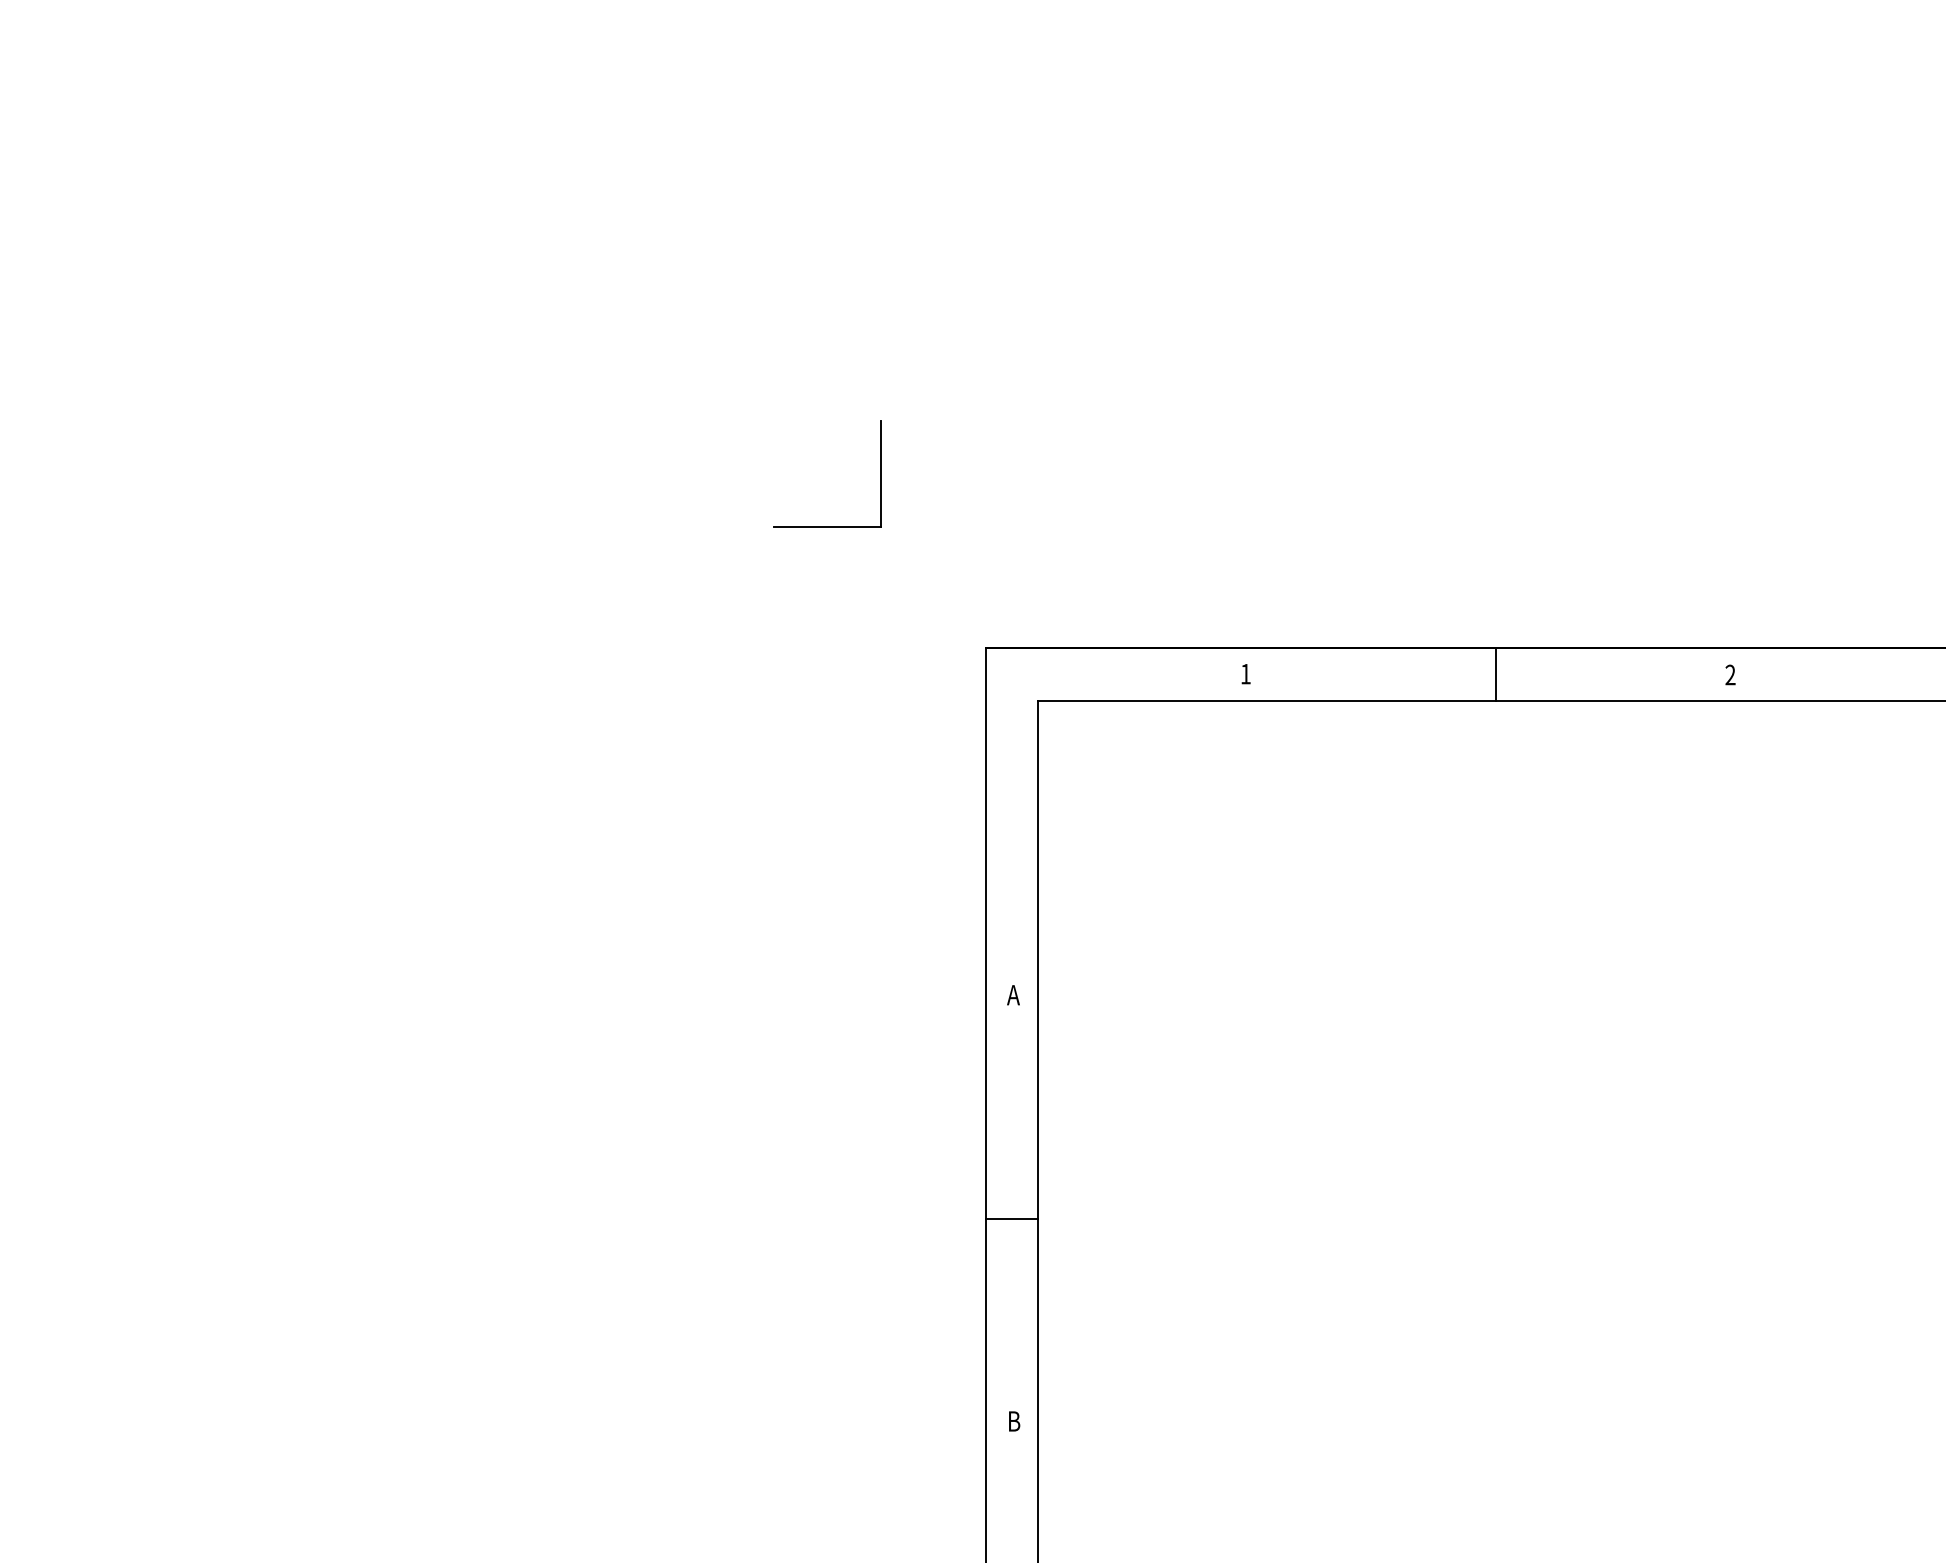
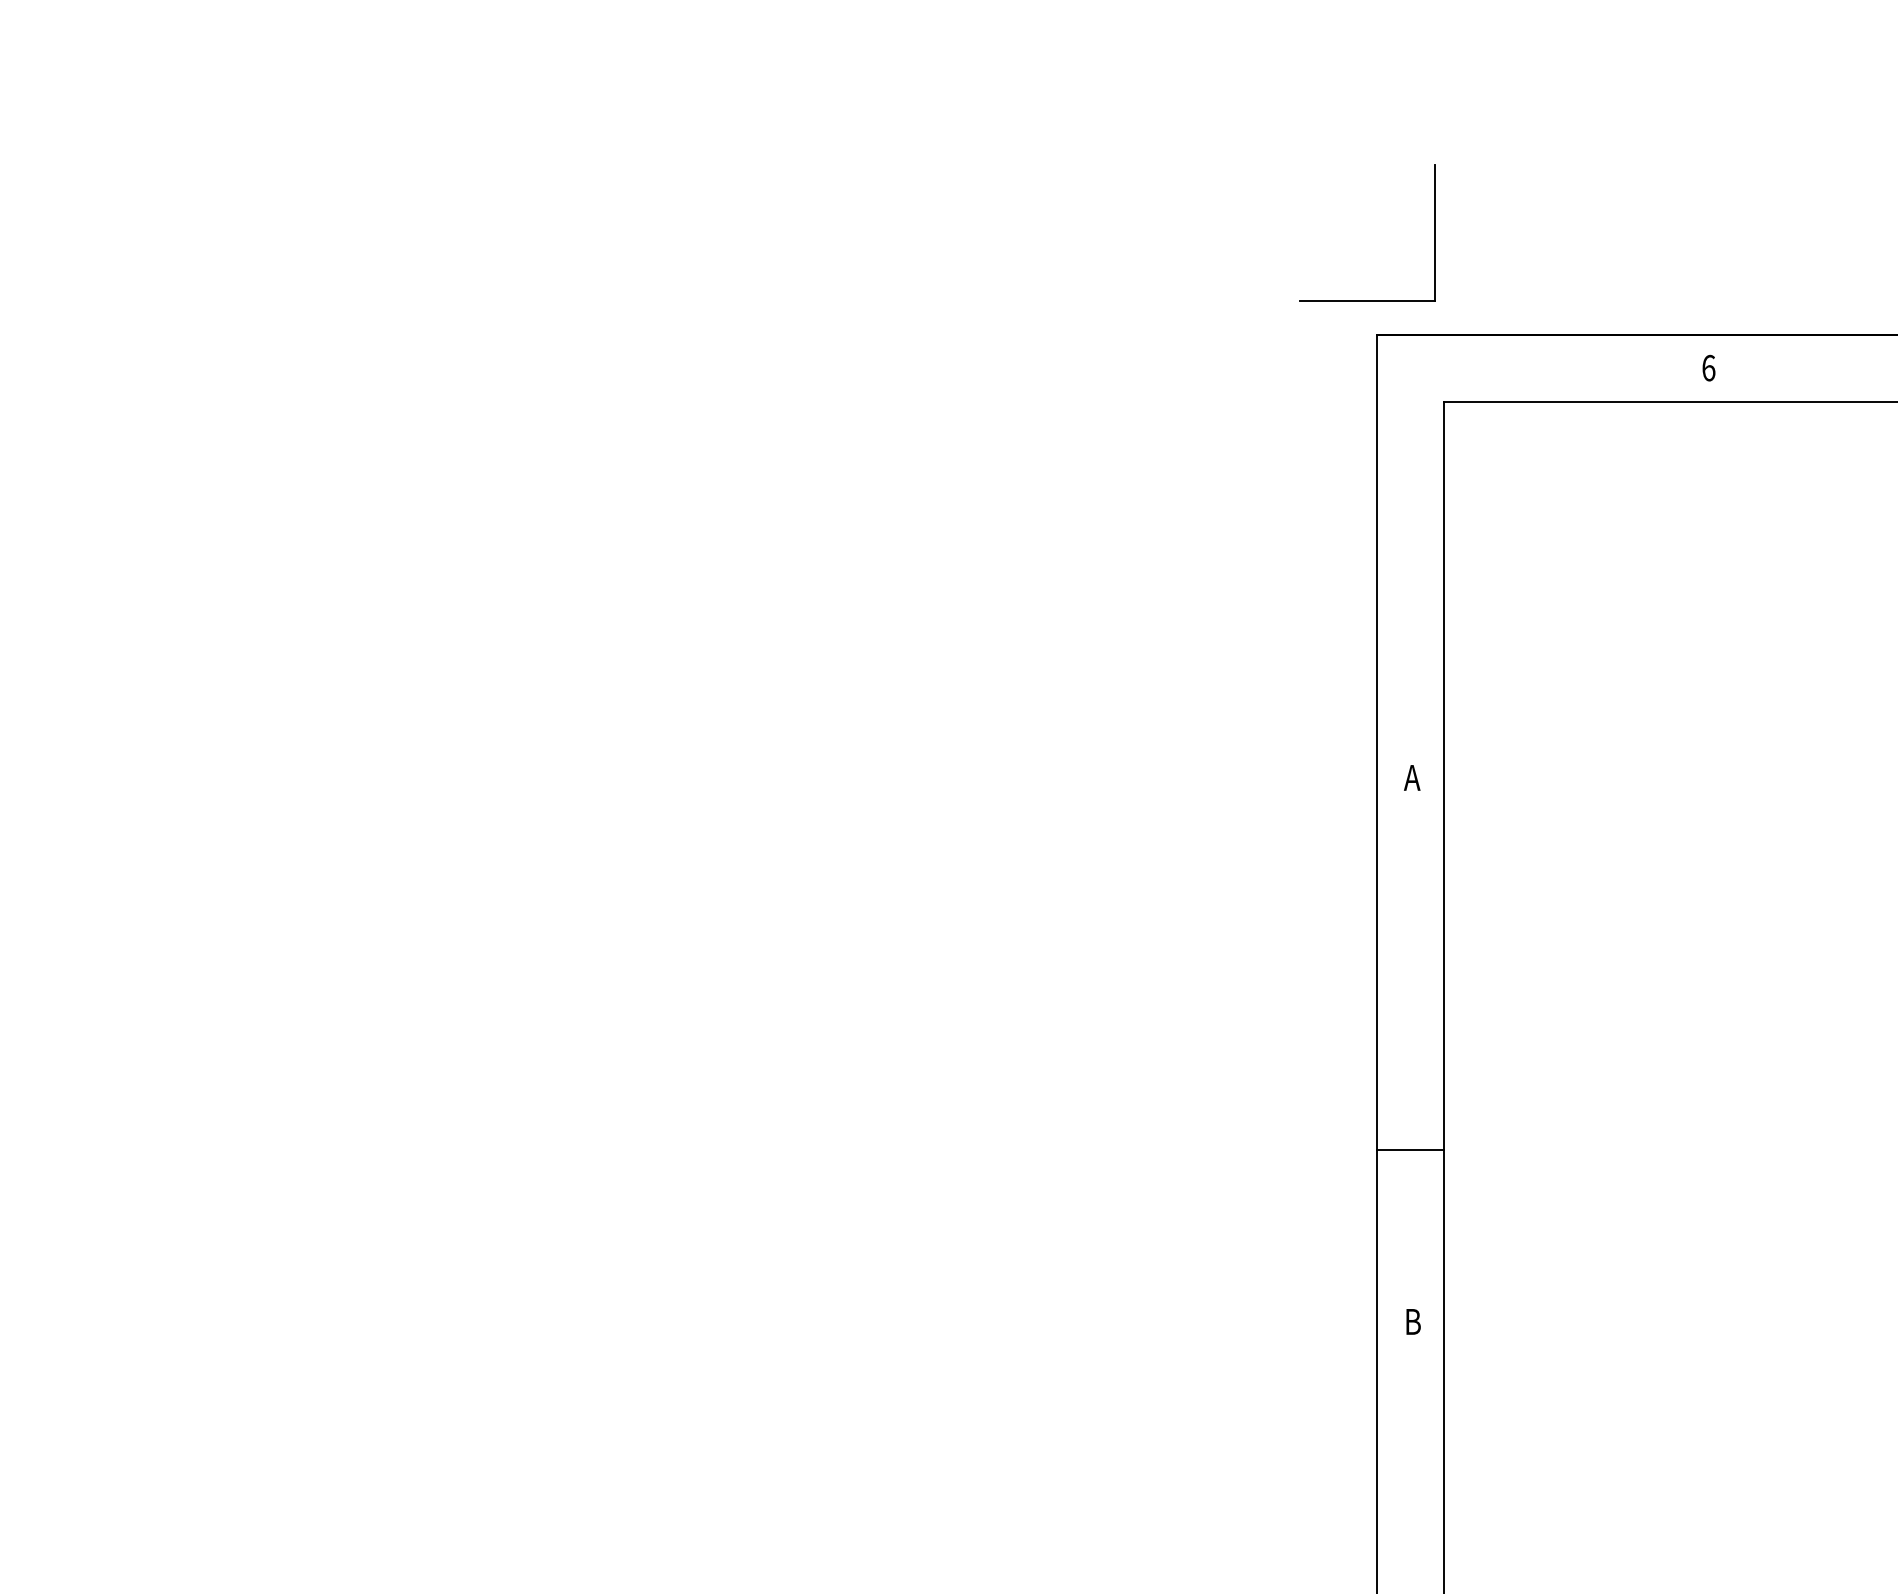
part: (880, 473) -> (1435, 232), moved
text: (1246, 673) -> (1709, 367), 1 -> 6
line: (1011, 1218) -> (1409, 1149), moved

